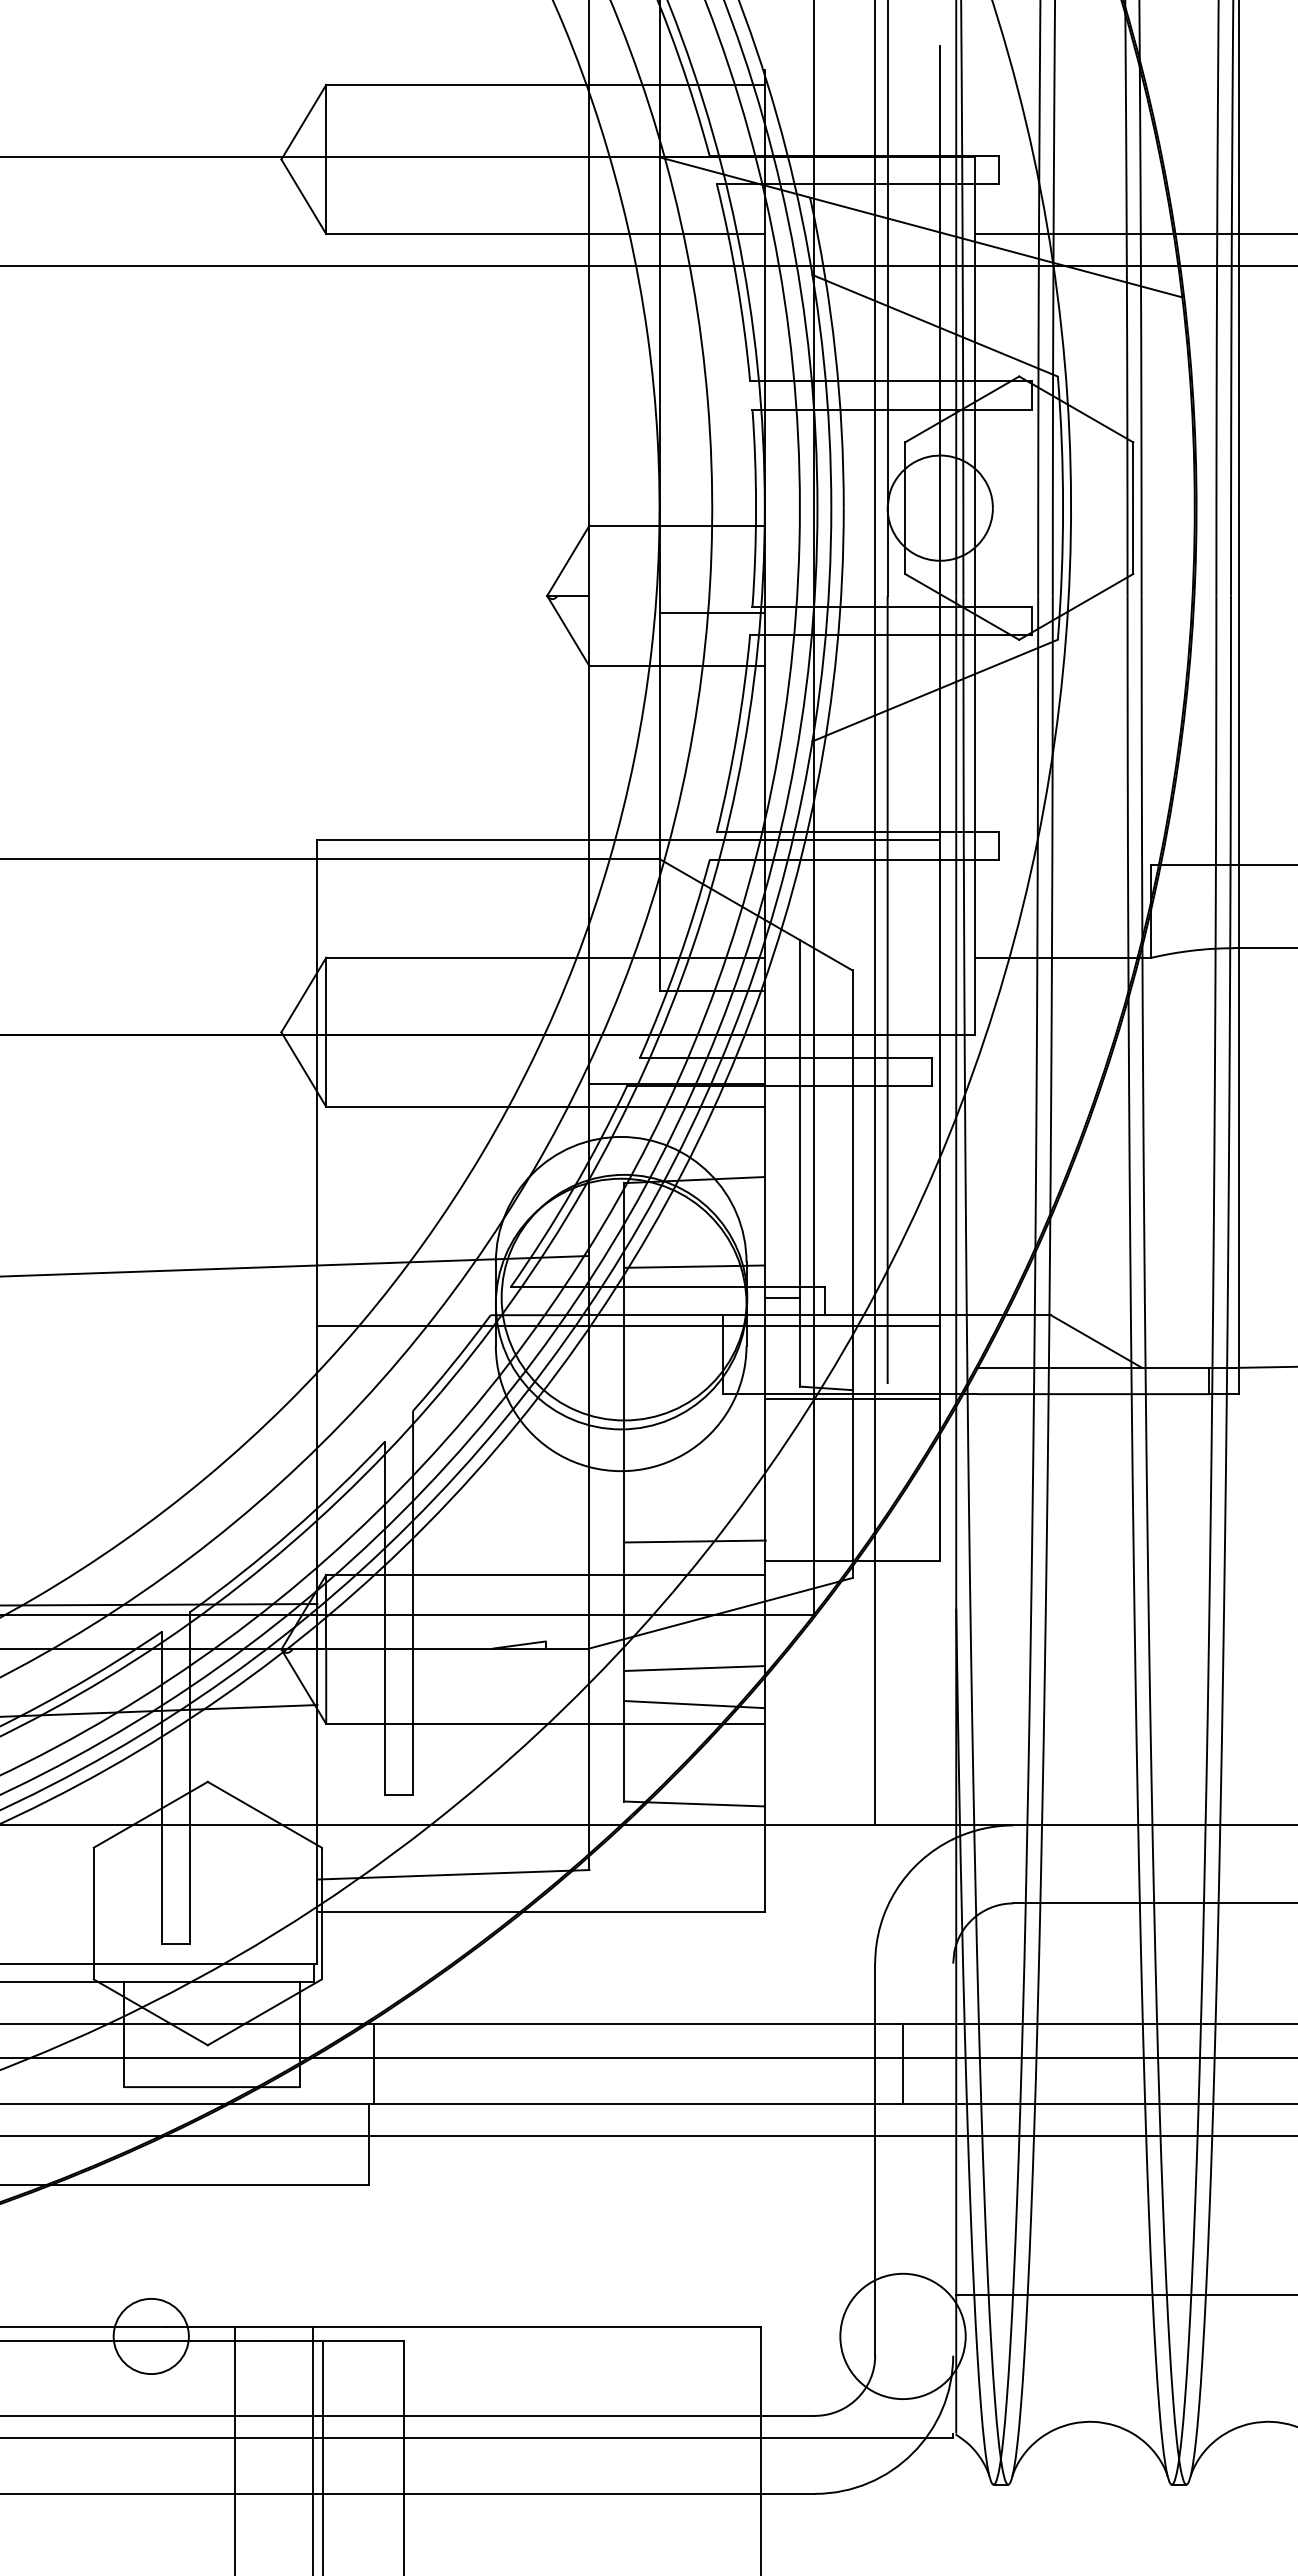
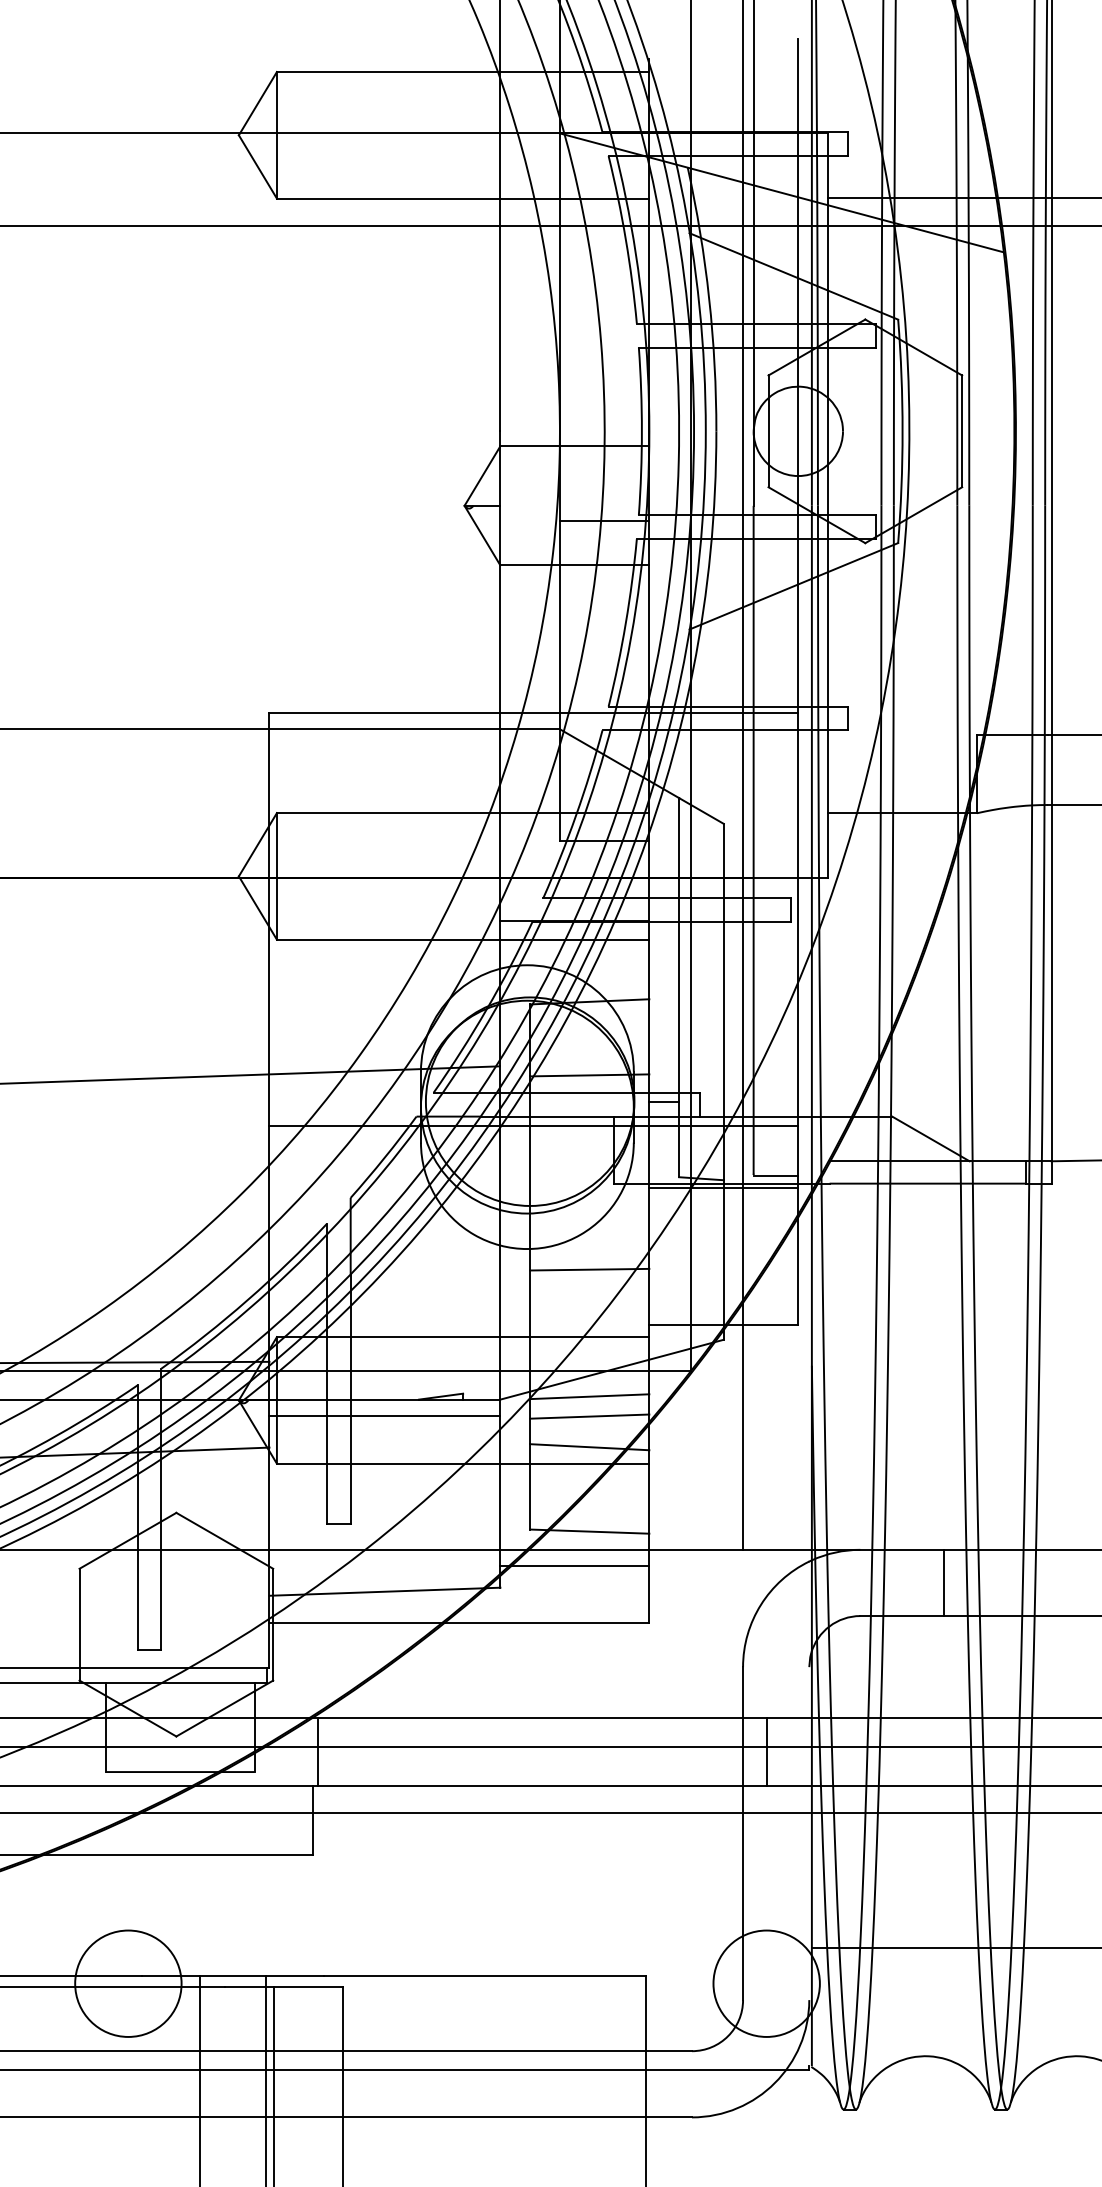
line: (913, 1385) -> (775, 1176), added
line: (695, 1541) -> (589, 1269), moved
line: (694, 1644) -> (589, 1396), added
line: (453, 1667) -> (385, 1415), added
line: (676, 1844) -> (574, 1566), added
line: (1111, 1864) -> (943, 1583), added
circle: (150, 2336) -> (127, 1983), size x1.67

